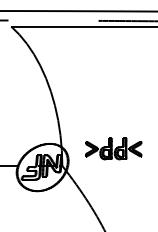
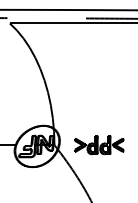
part: (113, 148) -> (99, 144), moved

